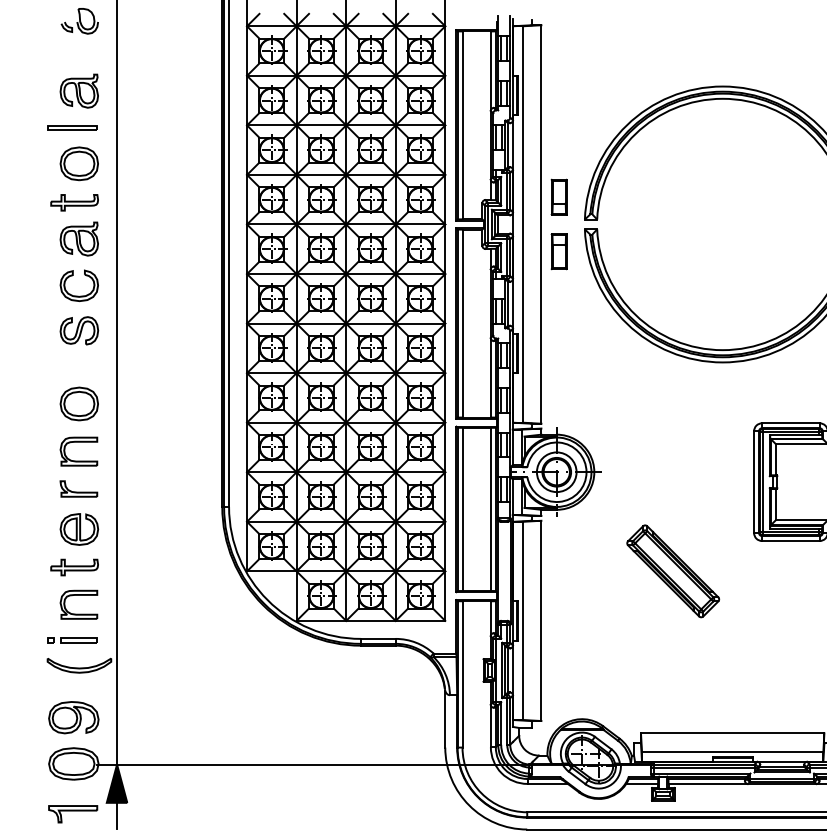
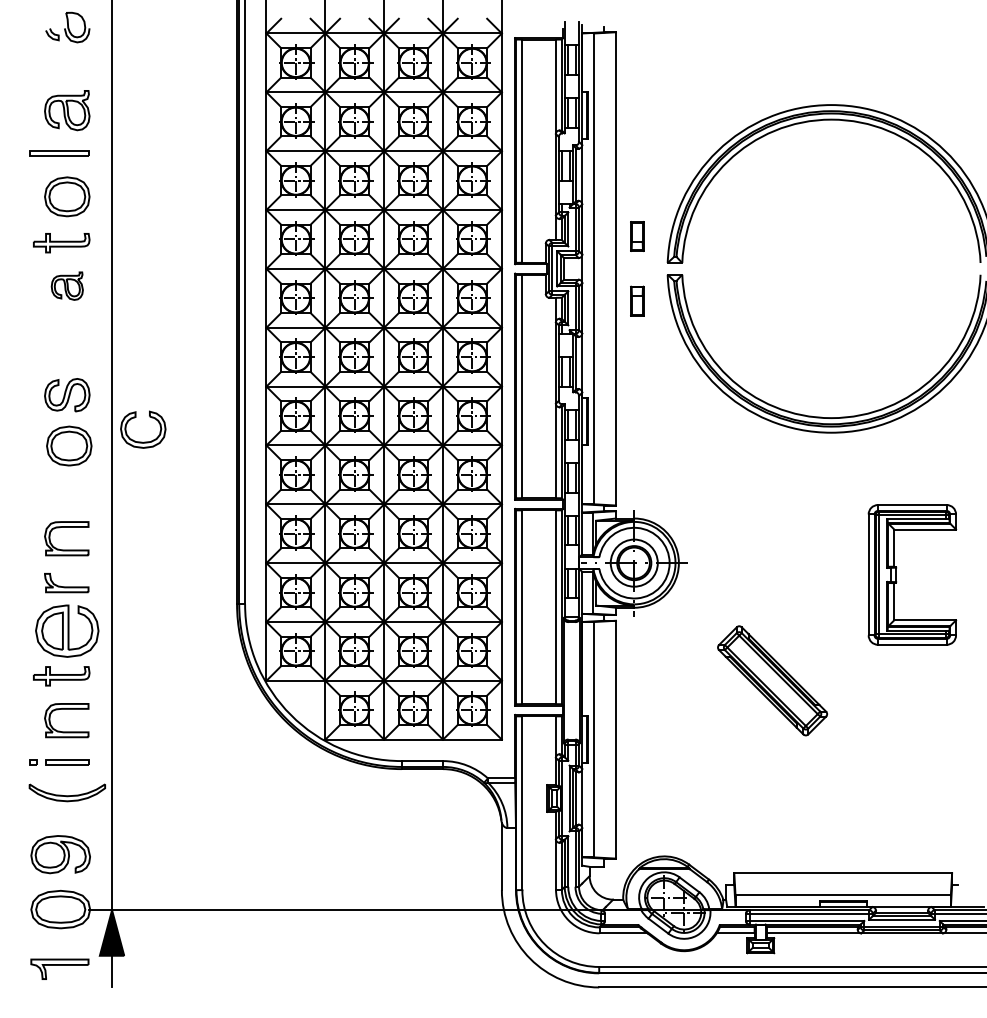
part: (559, 197) -> (637, 236), size x0.7
part: (79, 238) -> (67, 285), size x0.7
part: (559, 251) -> (637, 300), size x0.7
part: (78, 295) -> (142, 441), moved
part: (79, 403) -> (69, 445), moved
part: (79, 528) -> (67, 630), size x1.4

